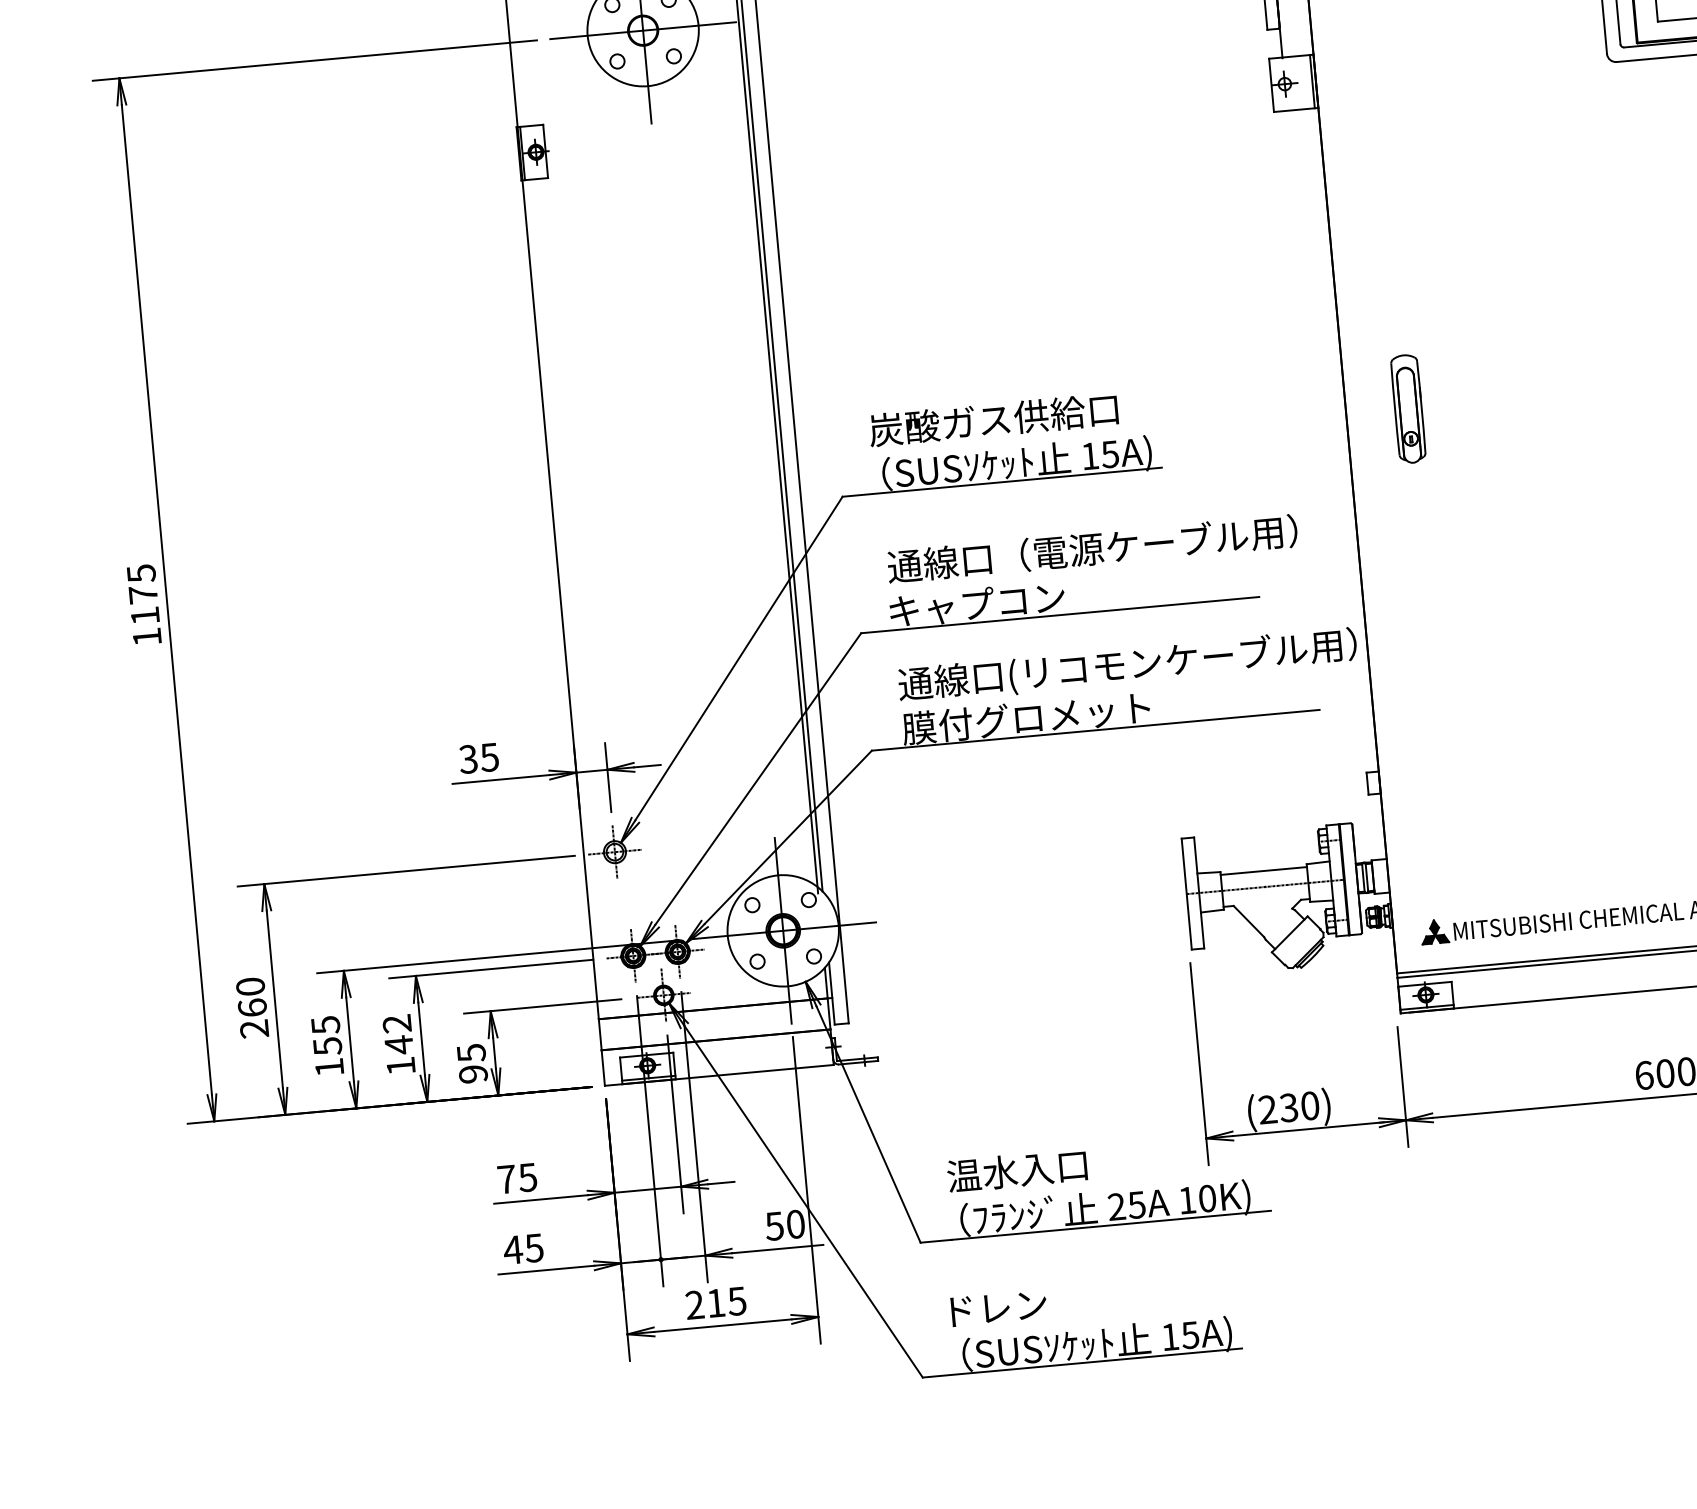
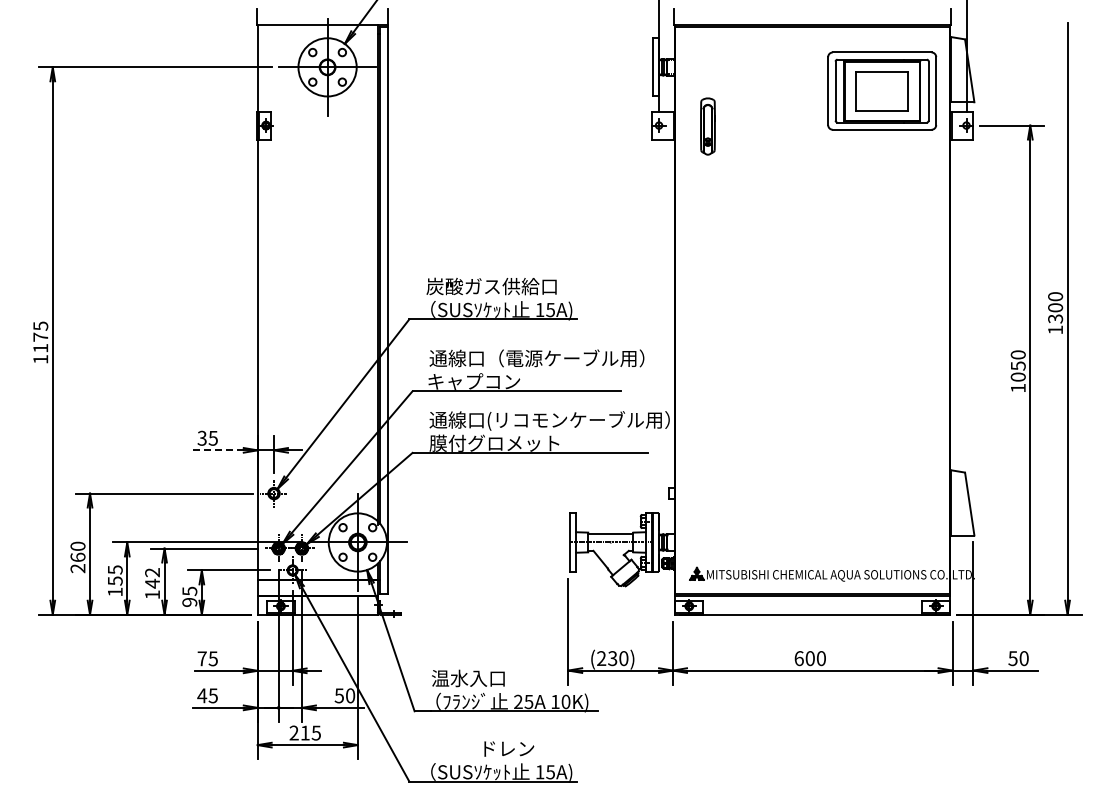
part: (1407, 409) -> (707, 126), moved
line: (501, 779) -> (218, 450), solid -> dashed
text: (999, 1307) -> (509, 748), moved

